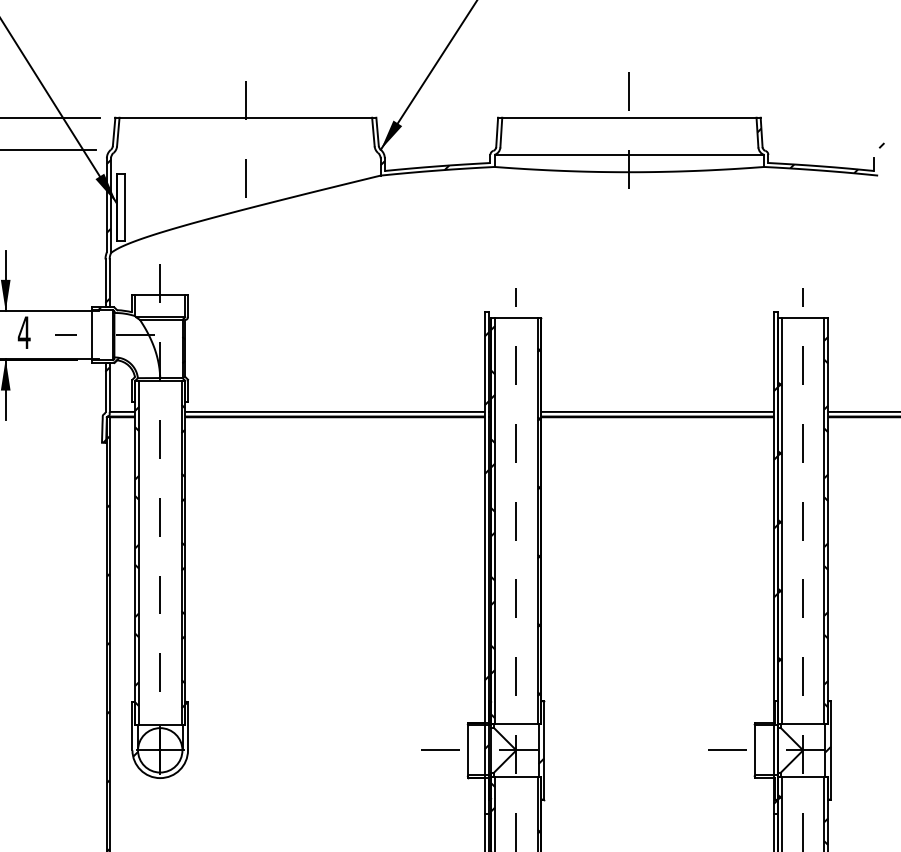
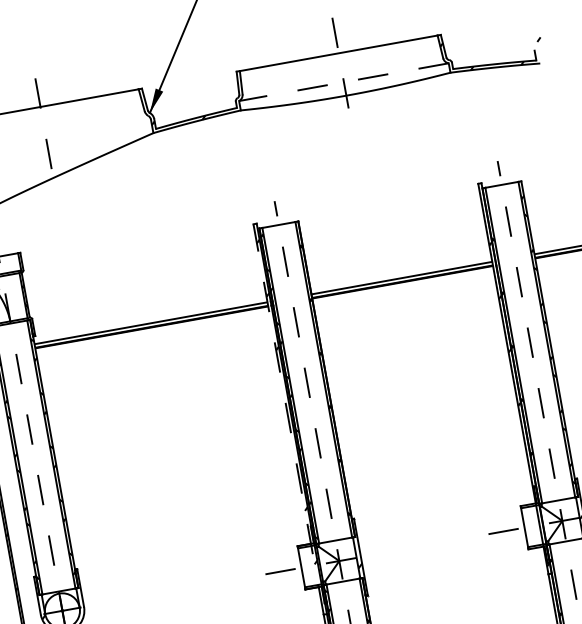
line: (629, 154) -> (343, 81), solid -> dashed
line: (484, 562) -> (288, 419), solid -> dashed

